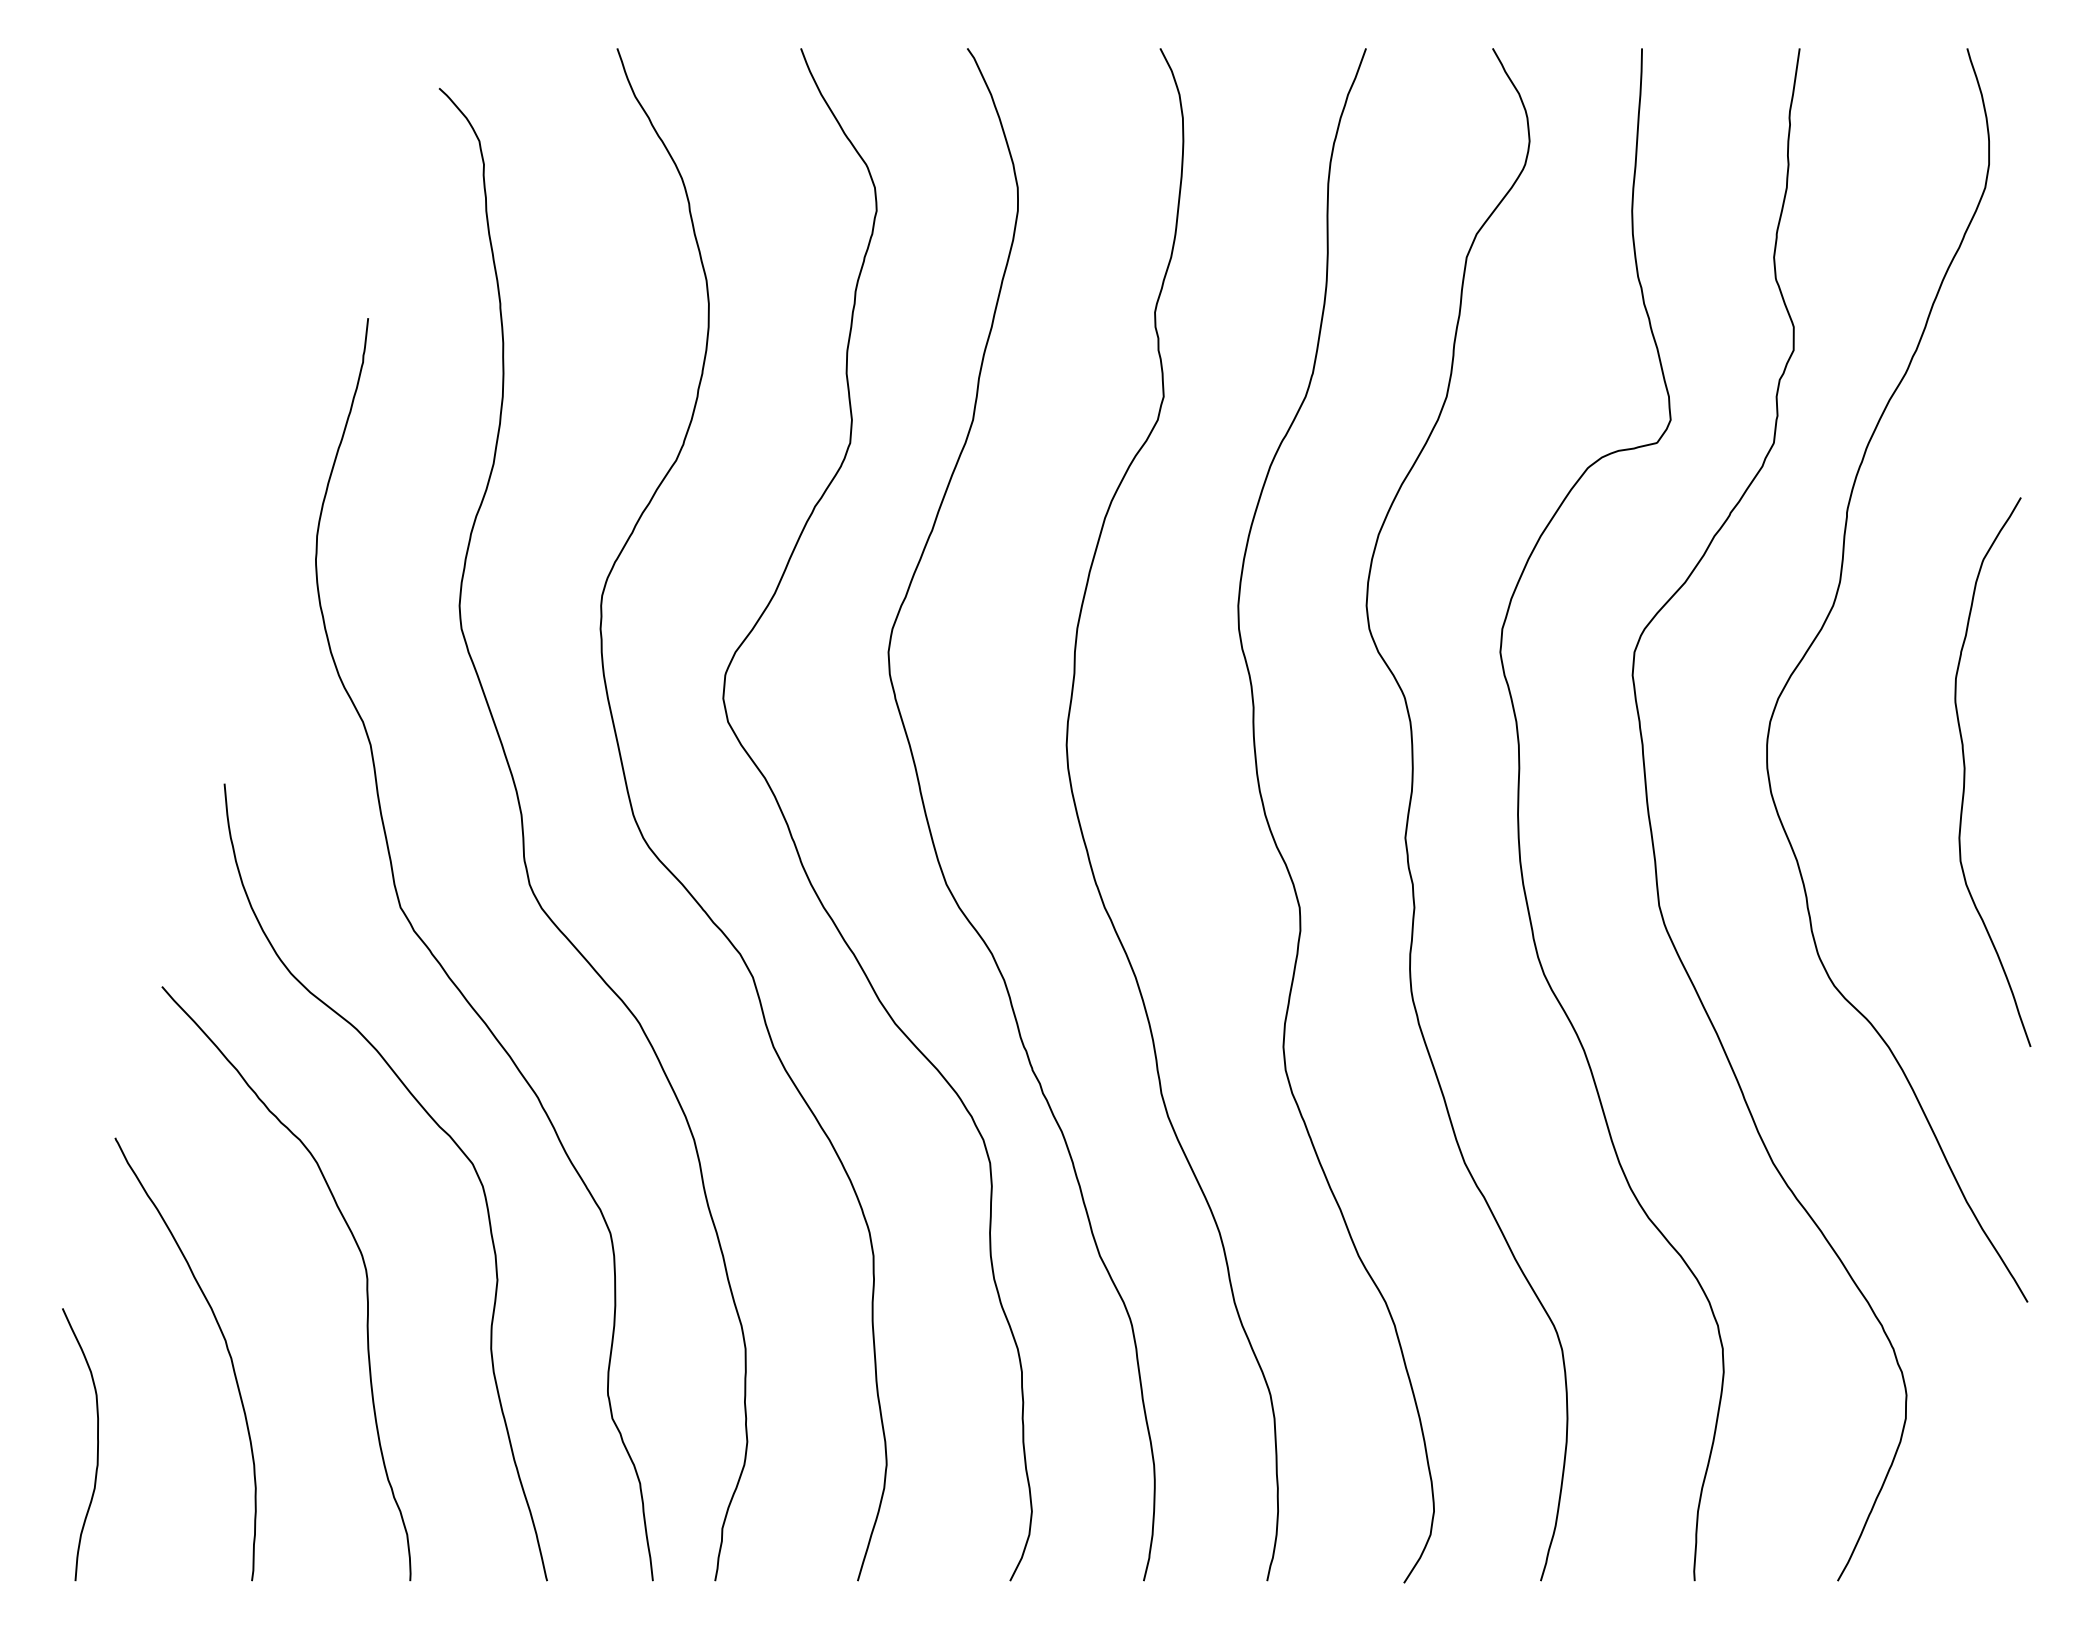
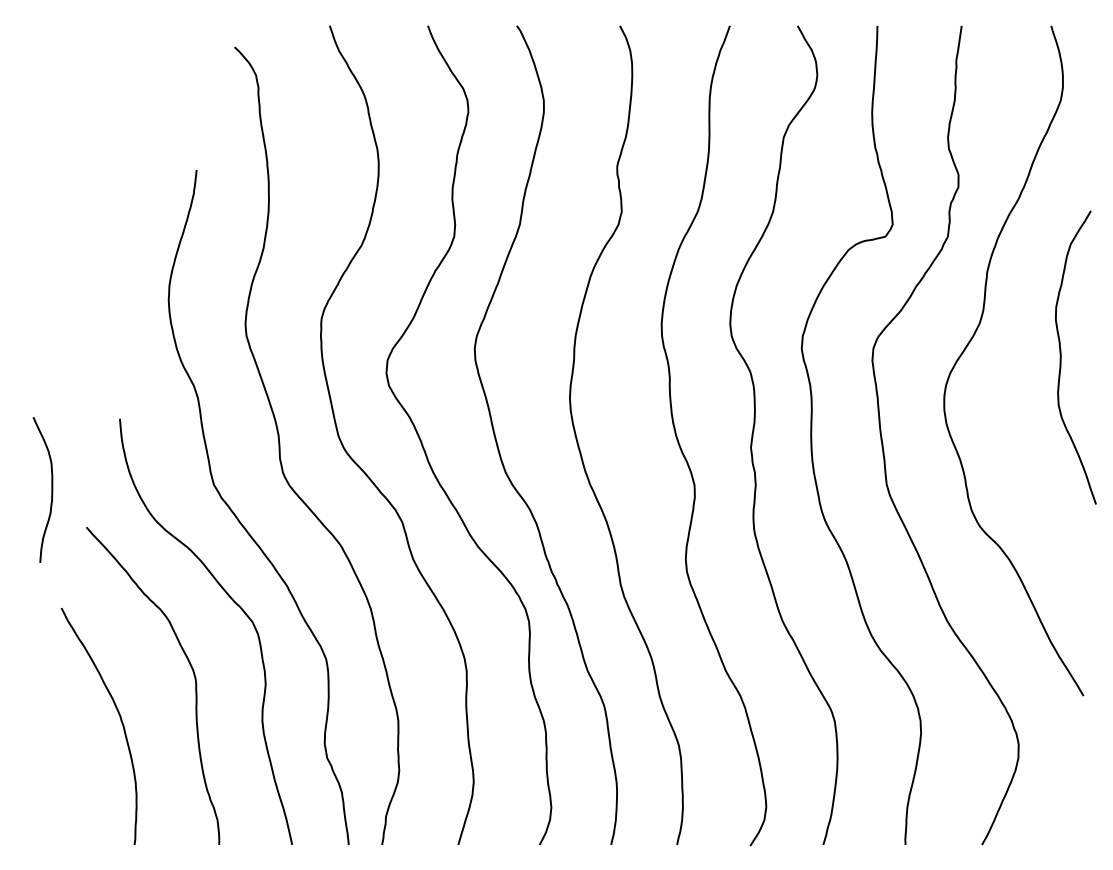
curve: (1965, 771) -> (1061, 357), moved
curve: (96, 1443) -> (51, 489), moved

